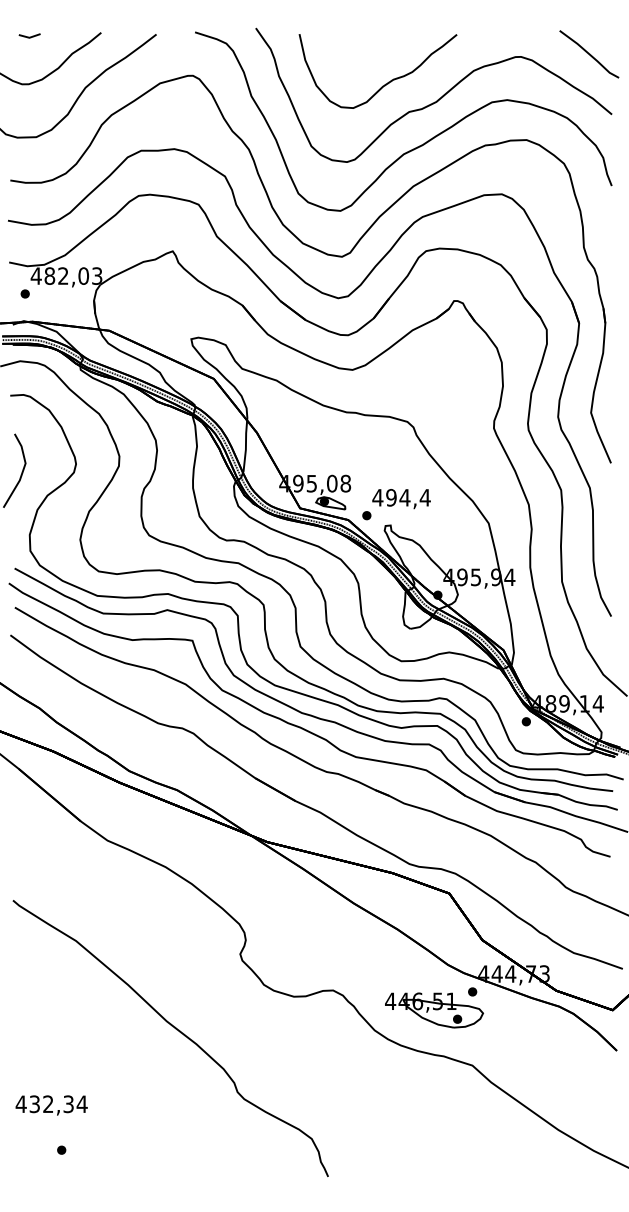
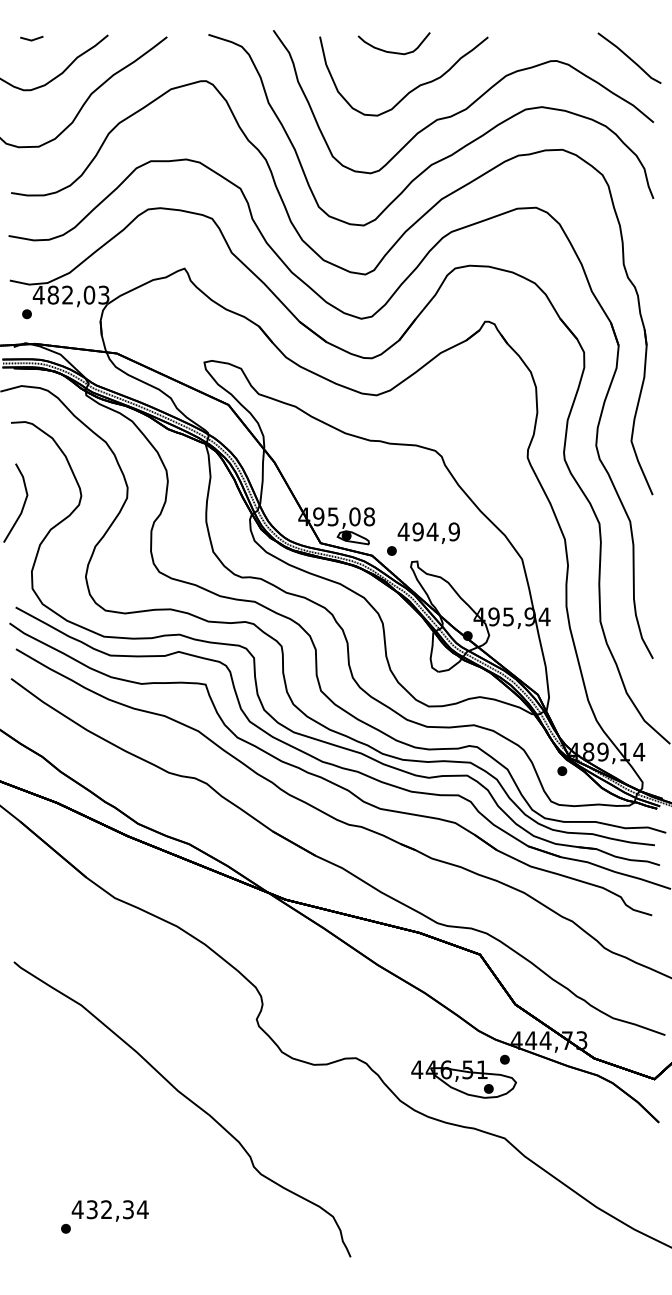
part: (368, 48) -> (393, 51), added
text: (425, 497) -> (454, 531), 494,4 -> 494,9
text: (50, 1104) -> (109, 1210), moved

